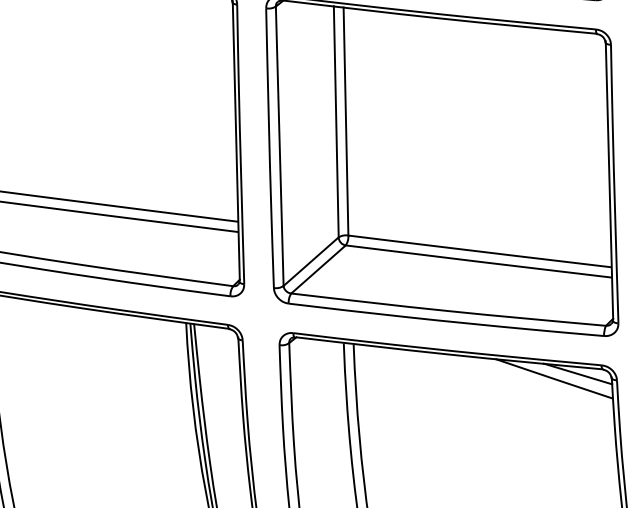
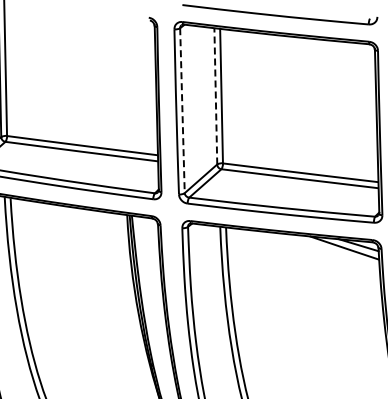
line: (335, 120) -> (215, 95), solid -> dashed
line: (279, 147) -> (182, 111), solid -> dashed

